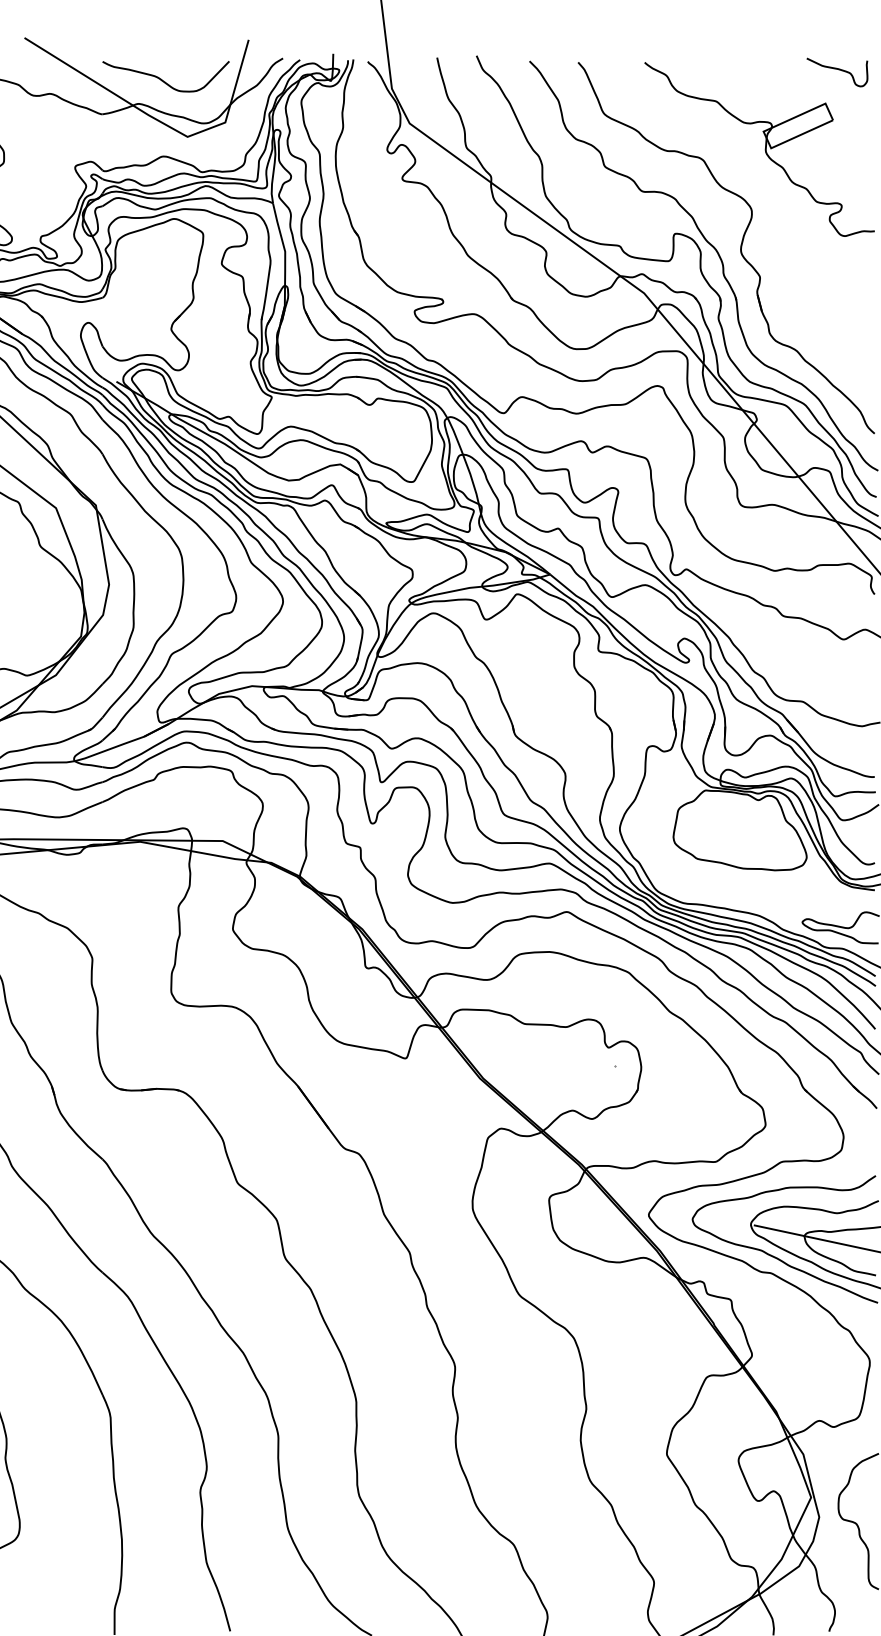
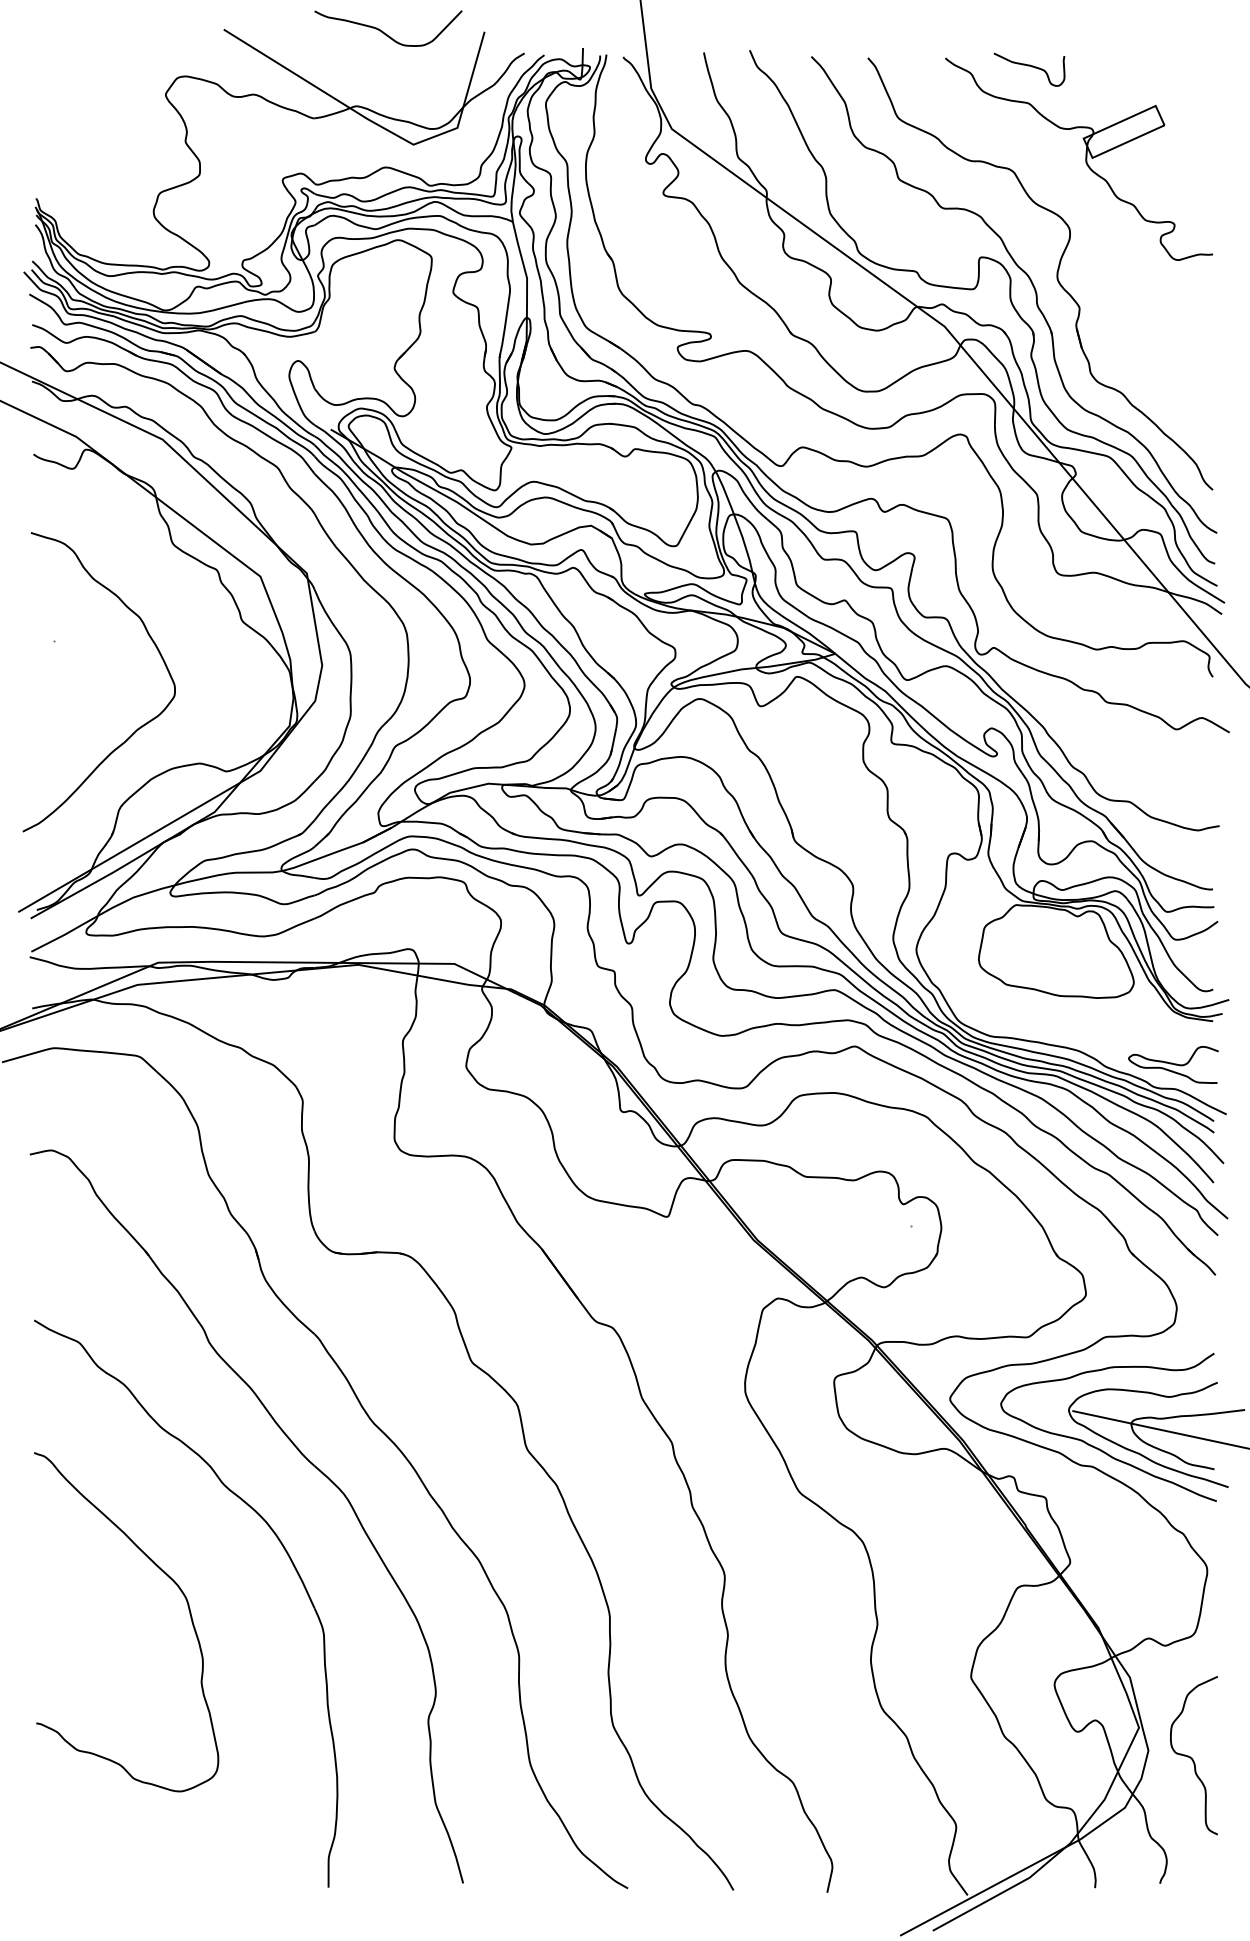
curve: (837, 69) -> (1029, 66), moved
curve: (164, 80) -> (386, 33), moved

